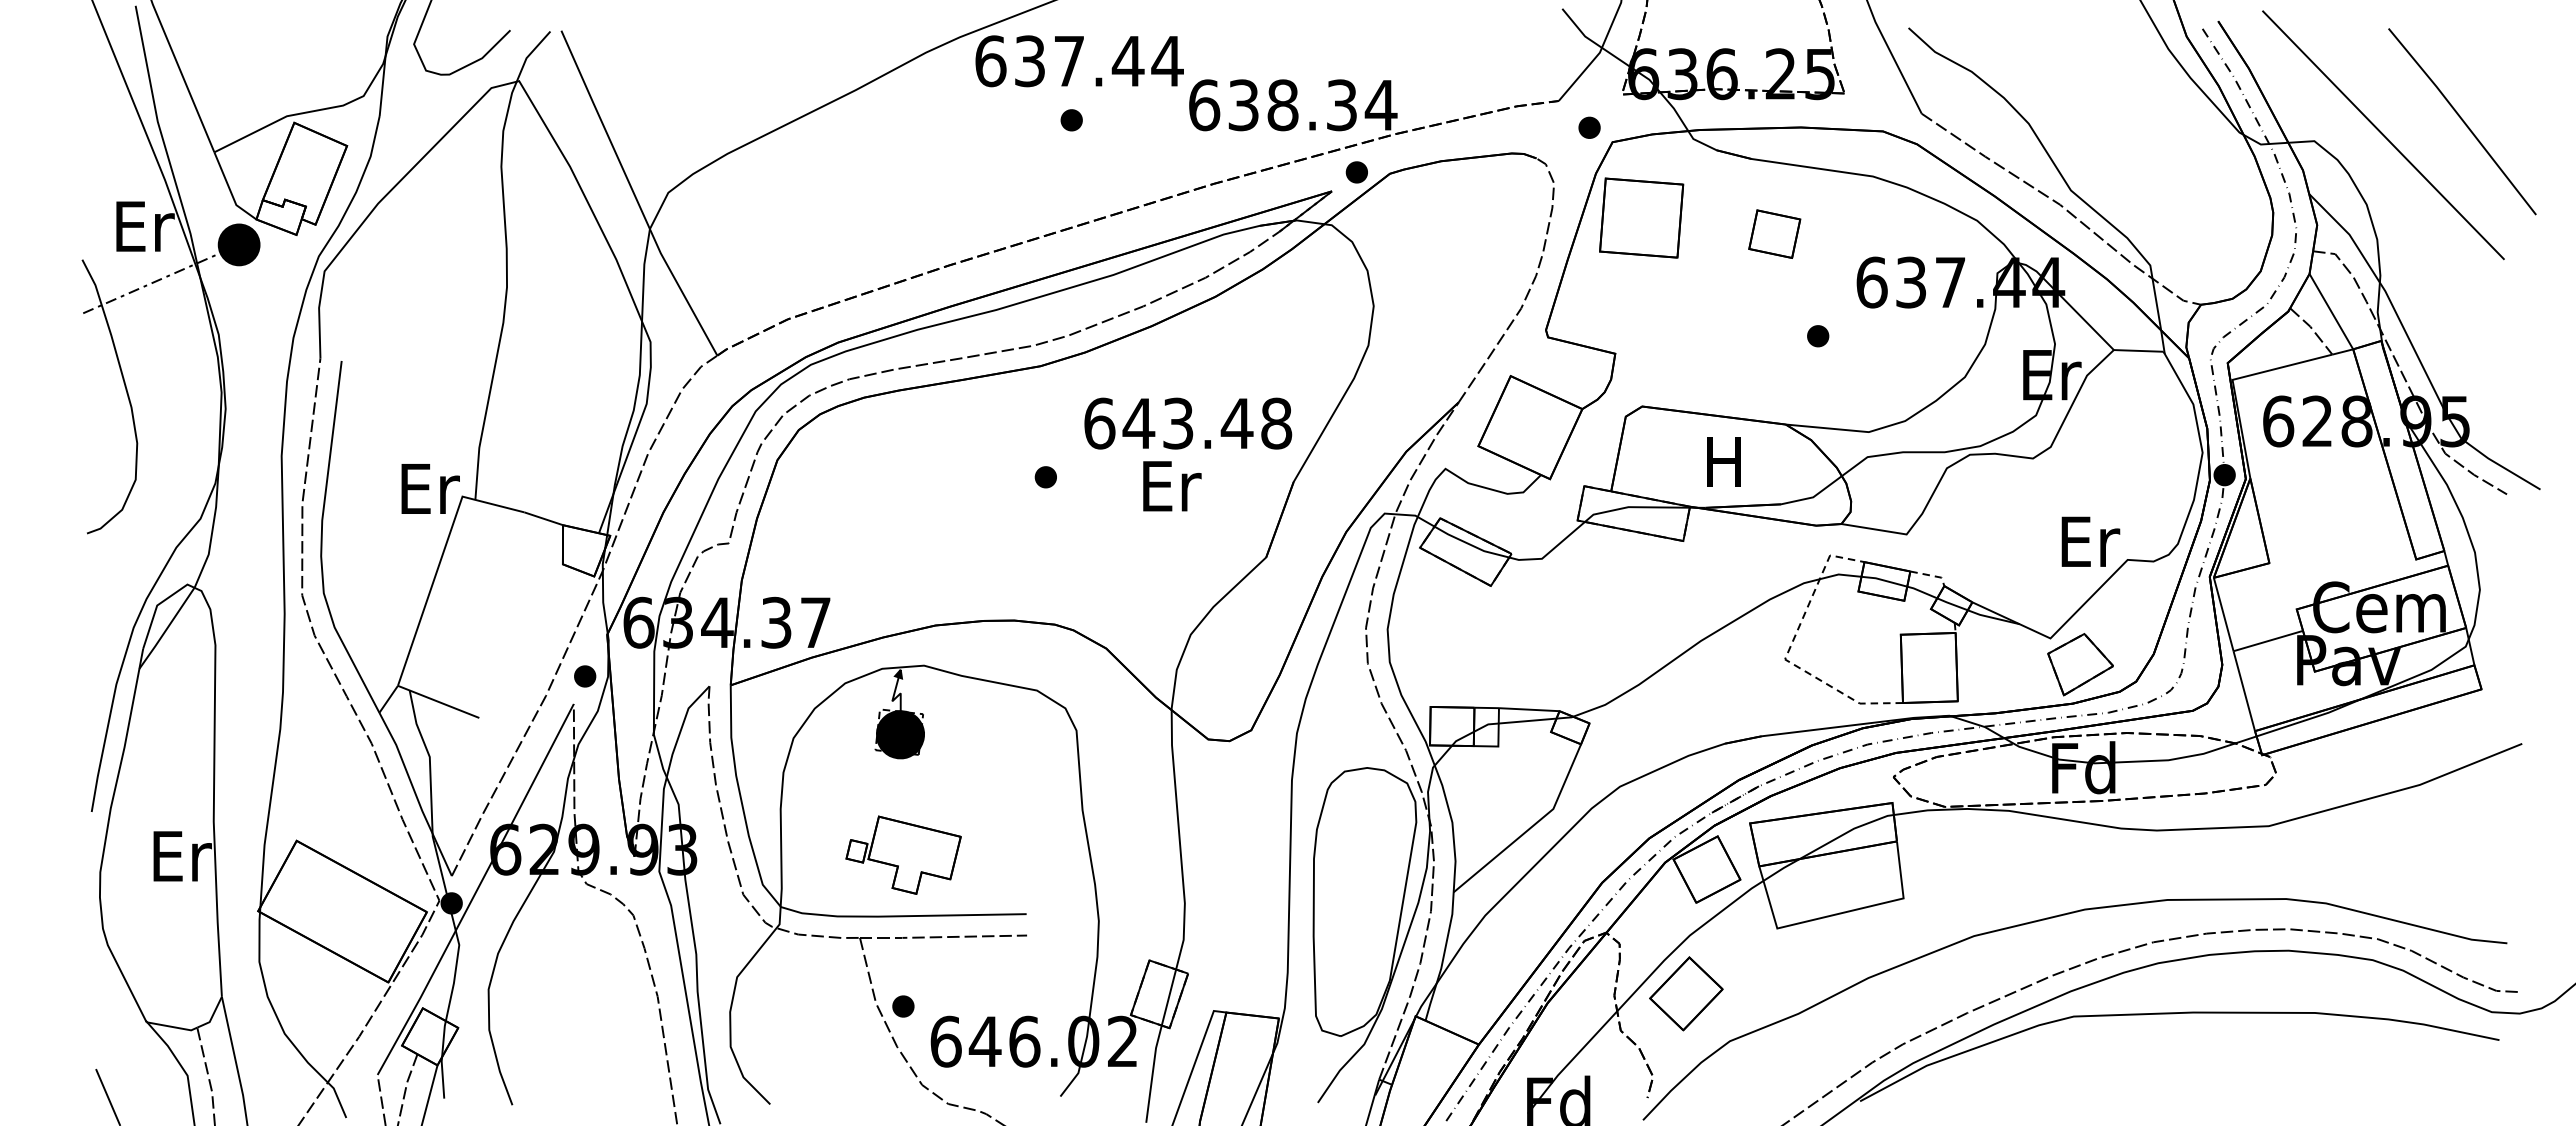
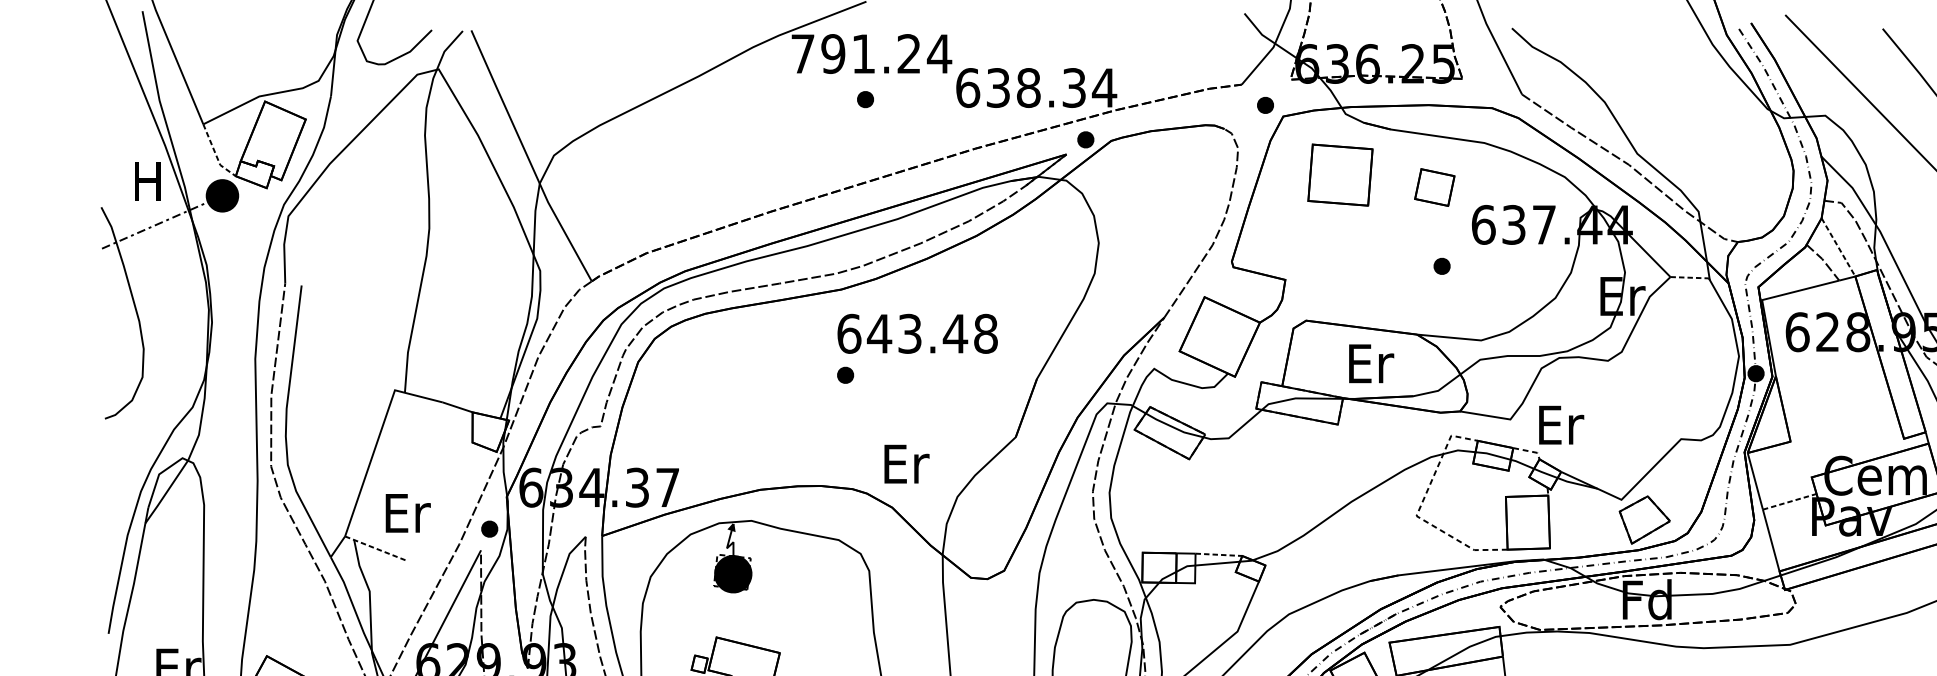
text: (1059, 61) -> (856, 54), 637.44 -> 791.24
line: (230, 190) -> (215, 153), solid -> dashed
part: (1641, 217) -> (1340, 174), moved
text: (145, 226) -> (150, 181), Er -> H
part: (1774, 233) -> (1434, 187), moved
line: (2331, 311) -> (1838, 247), solid -> dashed
line: (2138, 350) -> (1689, 277), solid -> dashed
text: (1188, 423) -> (917, 333), moved
text: (1726, 462) -> (1371, 363), H -> Er
text: (1172, 486) -> (907, 464), moved
text: (430, 488) -> (408, 512), moved
text: (2090, 541) -> (1561, 424), moved
line: (2268, 640) -> (1789, 501), solid -> dashed
line: (438, 701) -> (376, 548), solid -> dashed
line: (1529, 709) -> (1219, 554), solid -> dashed

